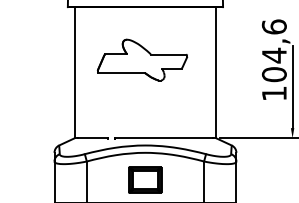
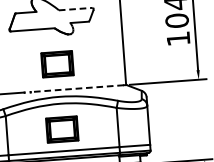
line: (168, 54) -> (75, 9), solid -> dashed
part: (145, 110) -> (57, 63), added
line: (163, 138) -> (76, 88), solid -> dashed

